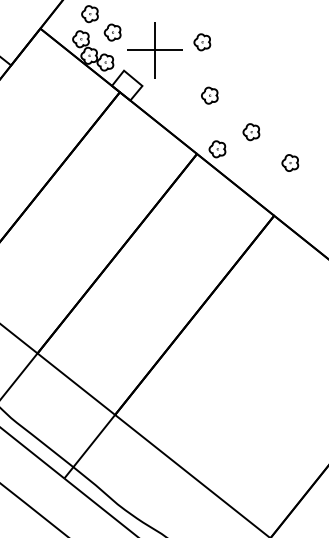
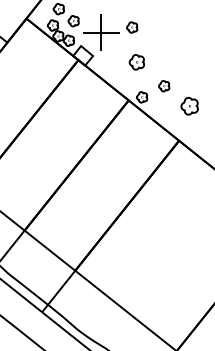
part: (210, 95) -> (137, 62), size x1.4
part: (290, 163) -> (189, 106), size x1.6

